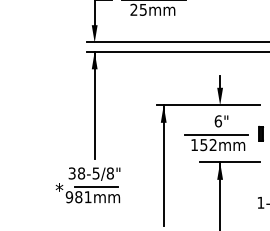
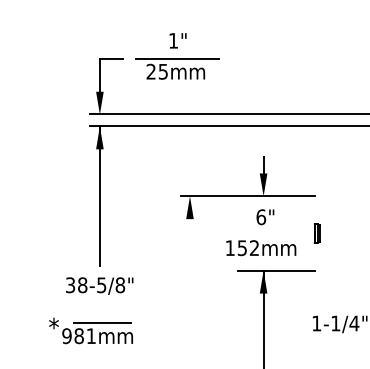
line: (216, 135) -> (258, 235), removed
line: (163, 165) -> (189, 274), removed
part: (87, 192) -> (90, 330), moved

